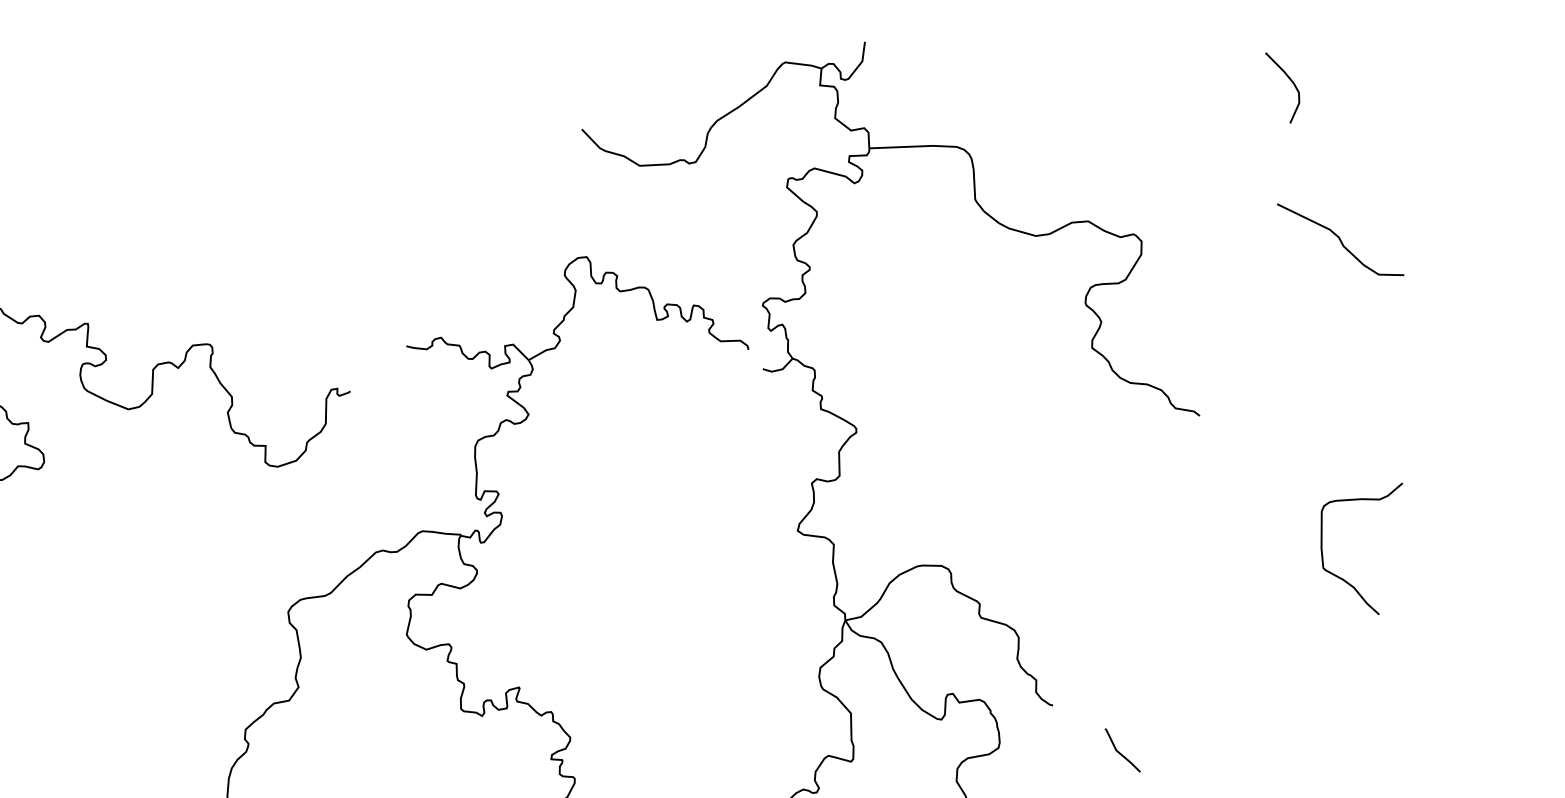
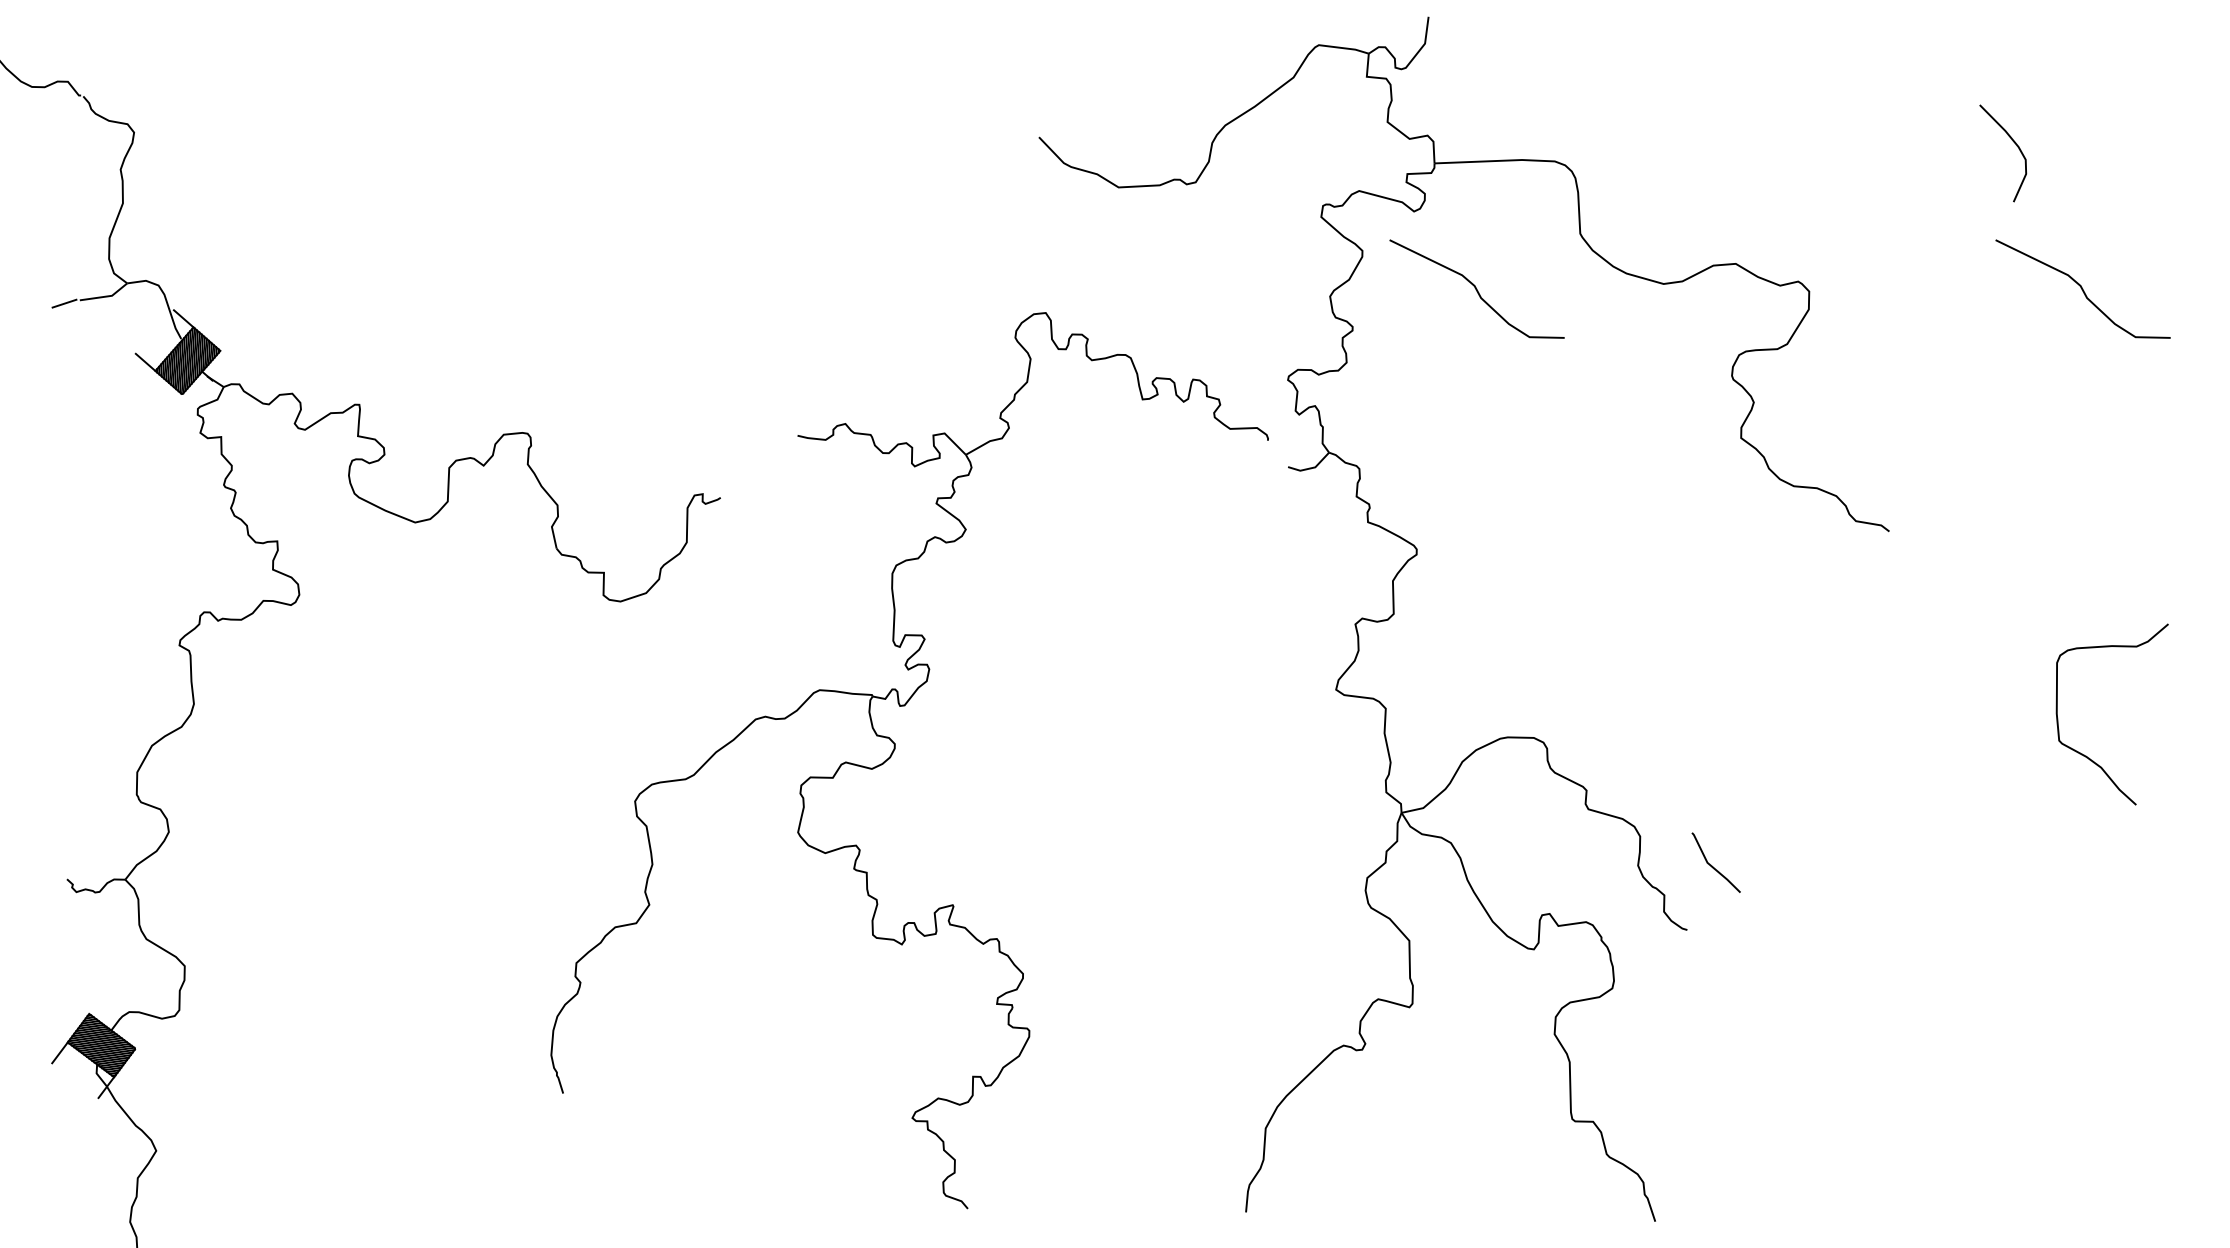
curve: (1292, 83) -> (2016, 146), moved
curve: (899, 239) -> (1476, 288), added
line: (1120, 752) -> (1712, 865), moved

